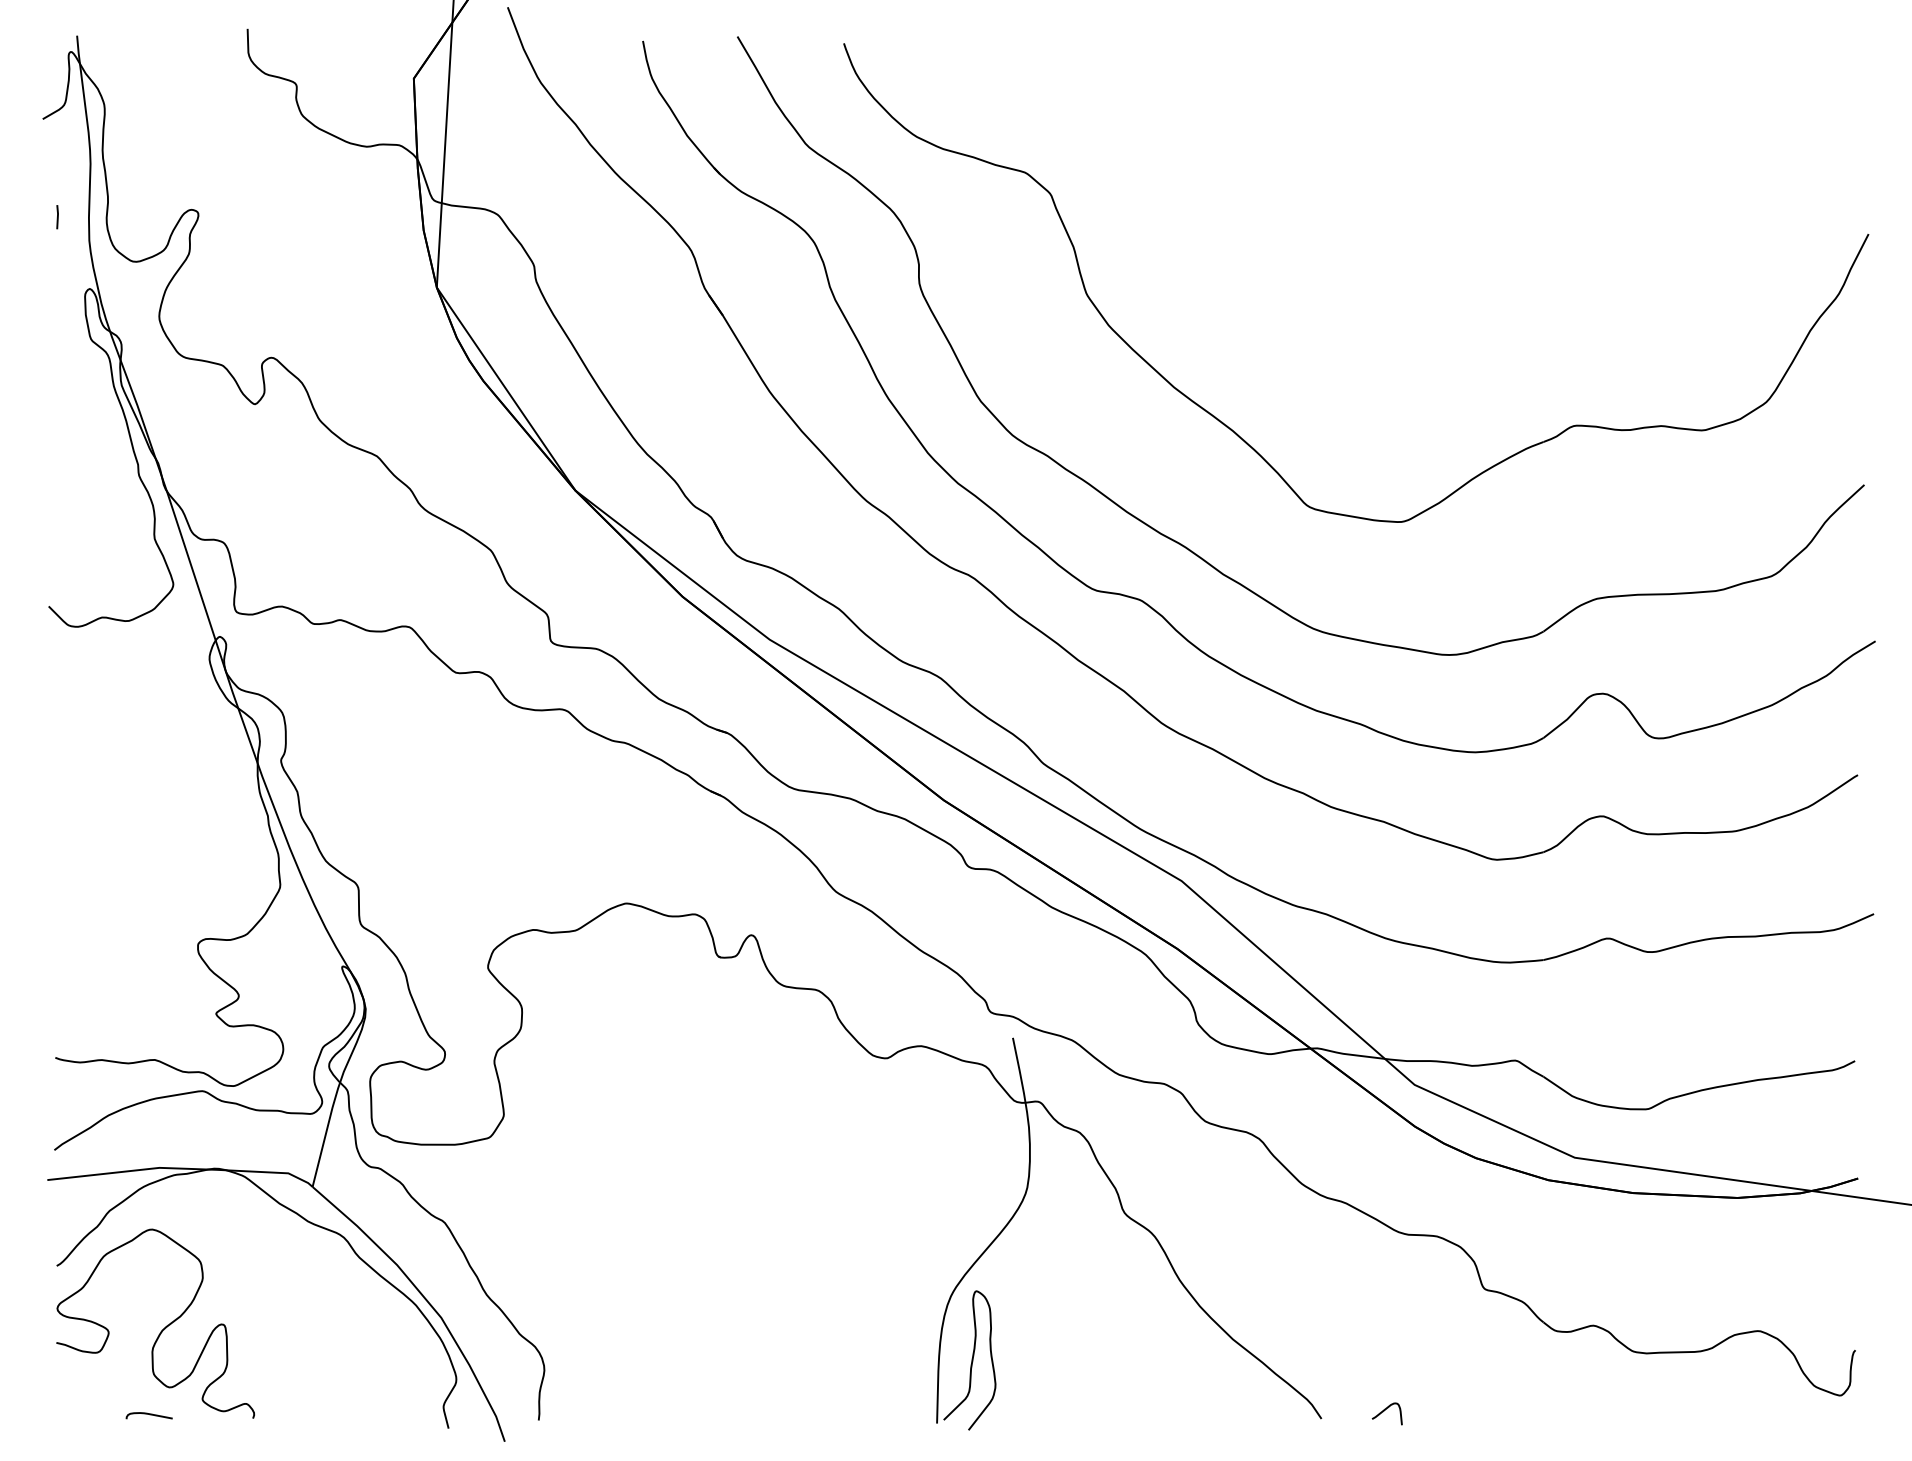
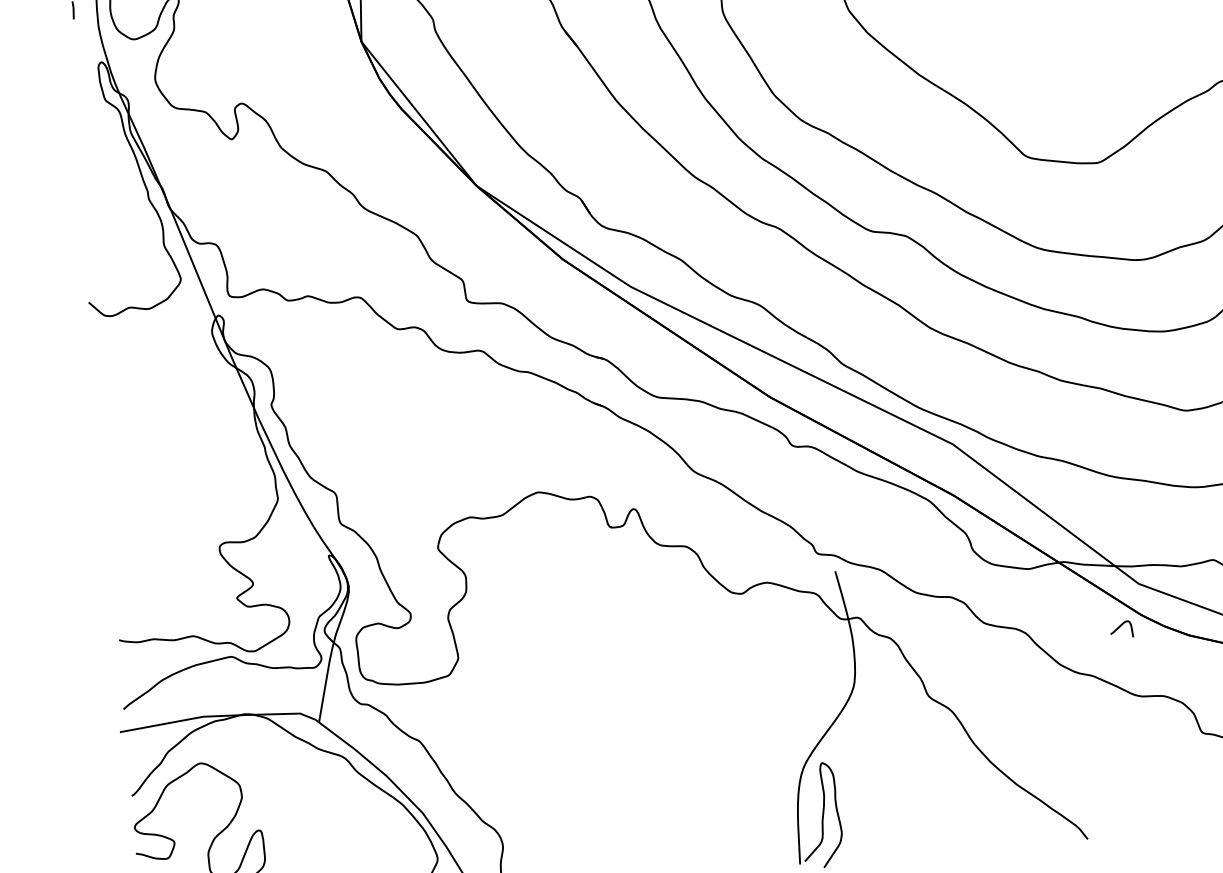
curve: (1384, 1411) -> (1119, 628), moved

